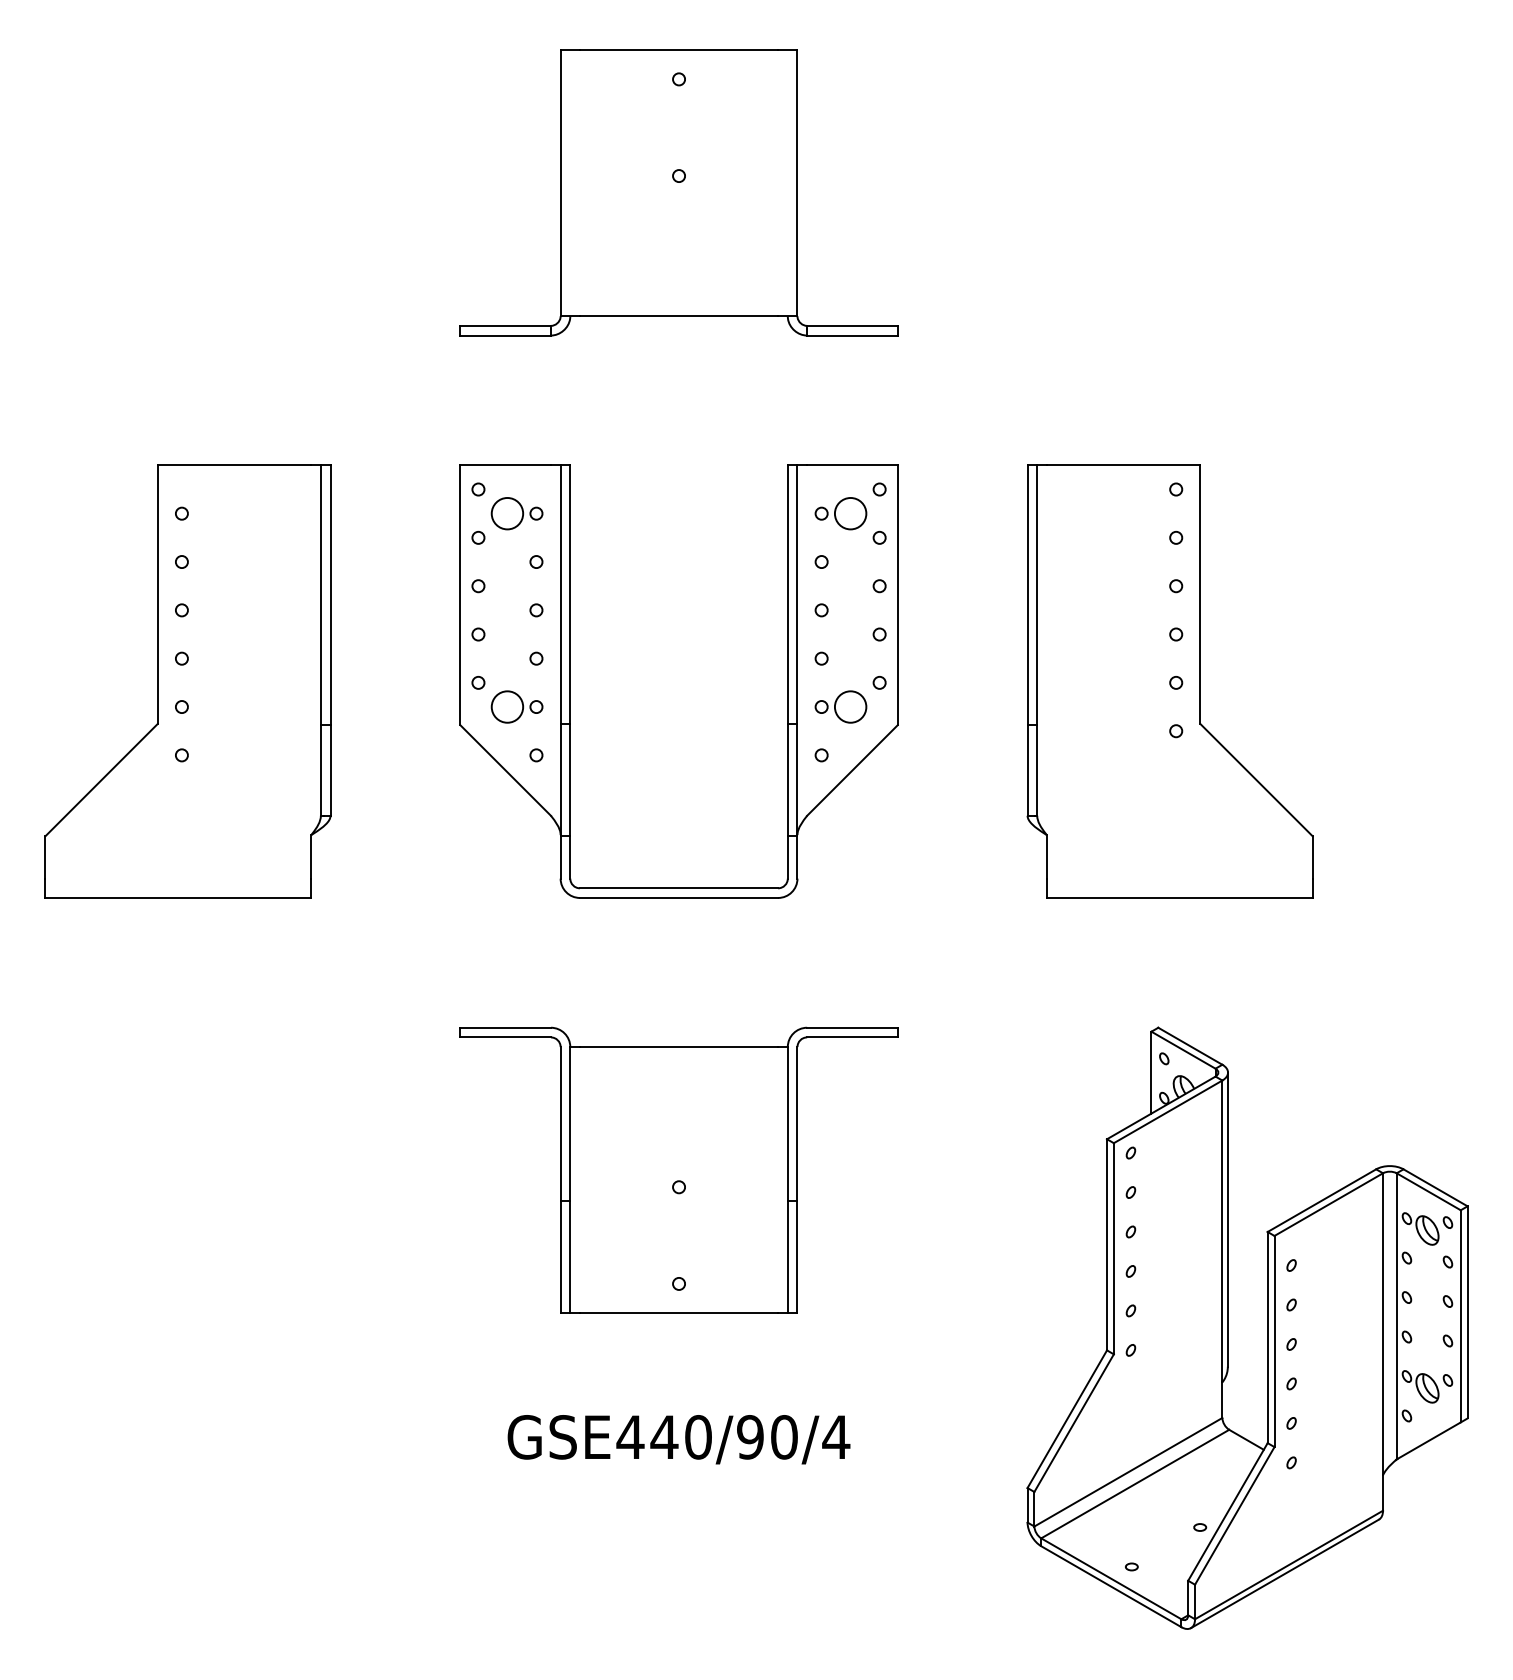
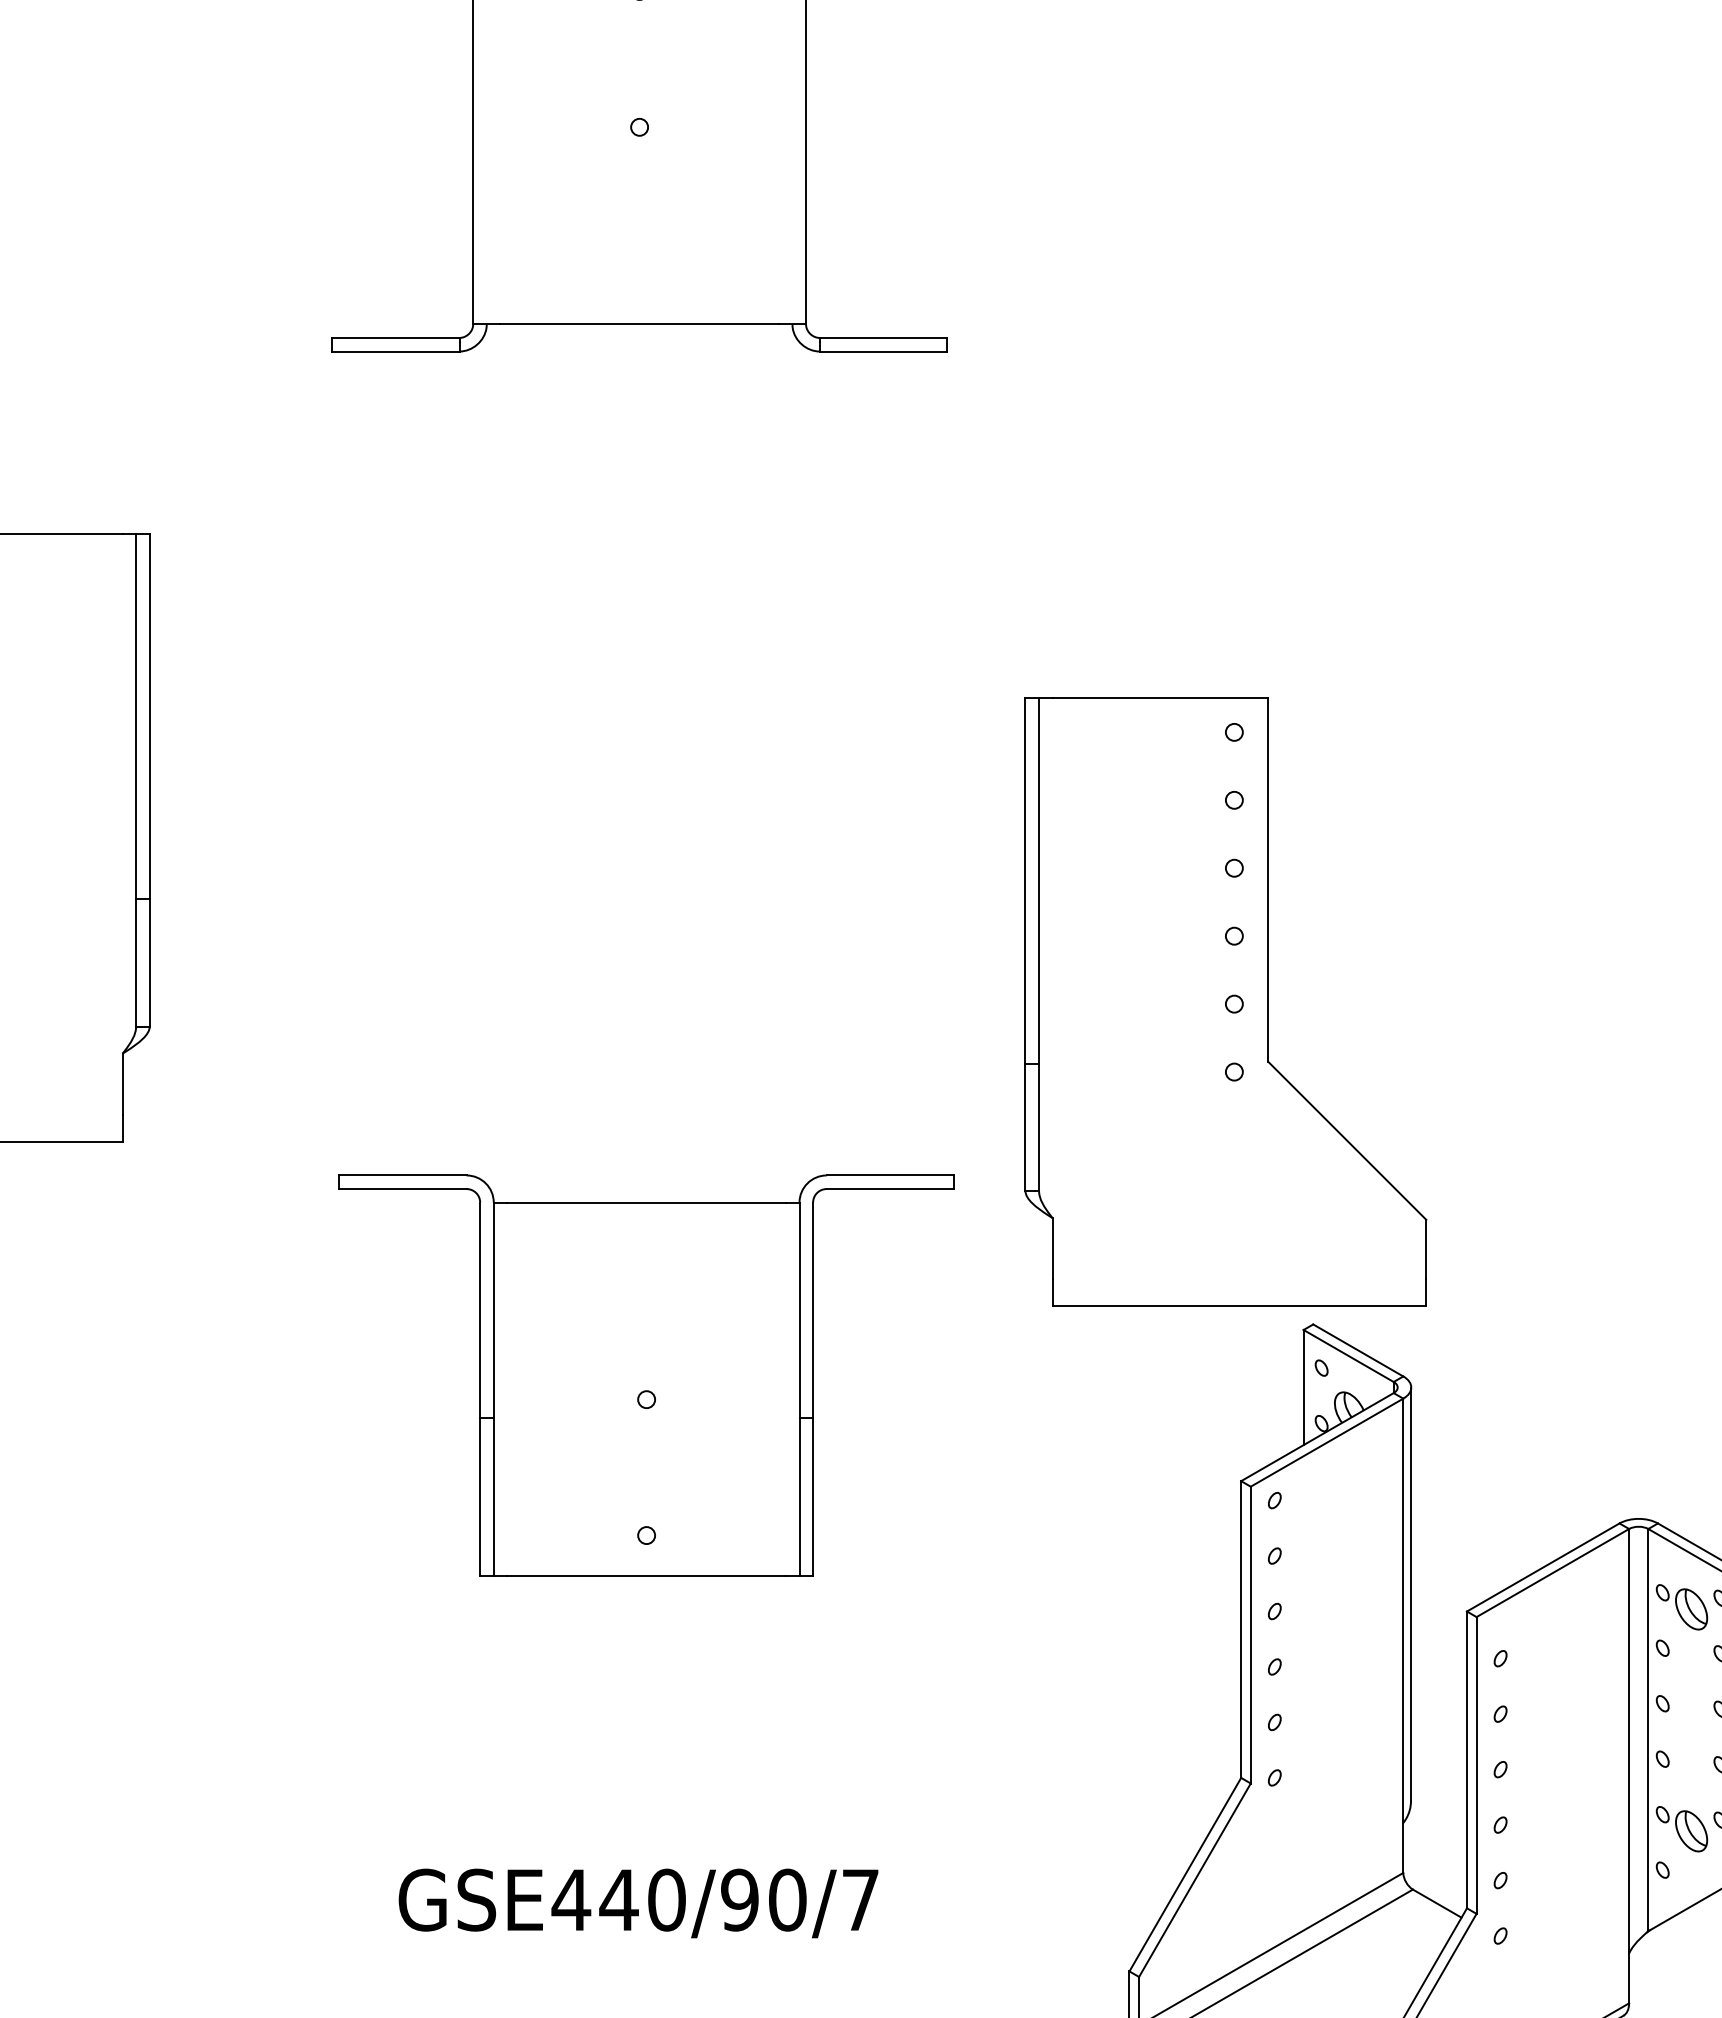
part: (570, 681) -> (487, 837), removed
part: (1169, 681) -> (1224, 1002), moved
part: (678, 1169) -> (645, 1374), moved
text: (836, 1436) -> (860, 1898), GSE440/90/4 -> GSE440/90/7

